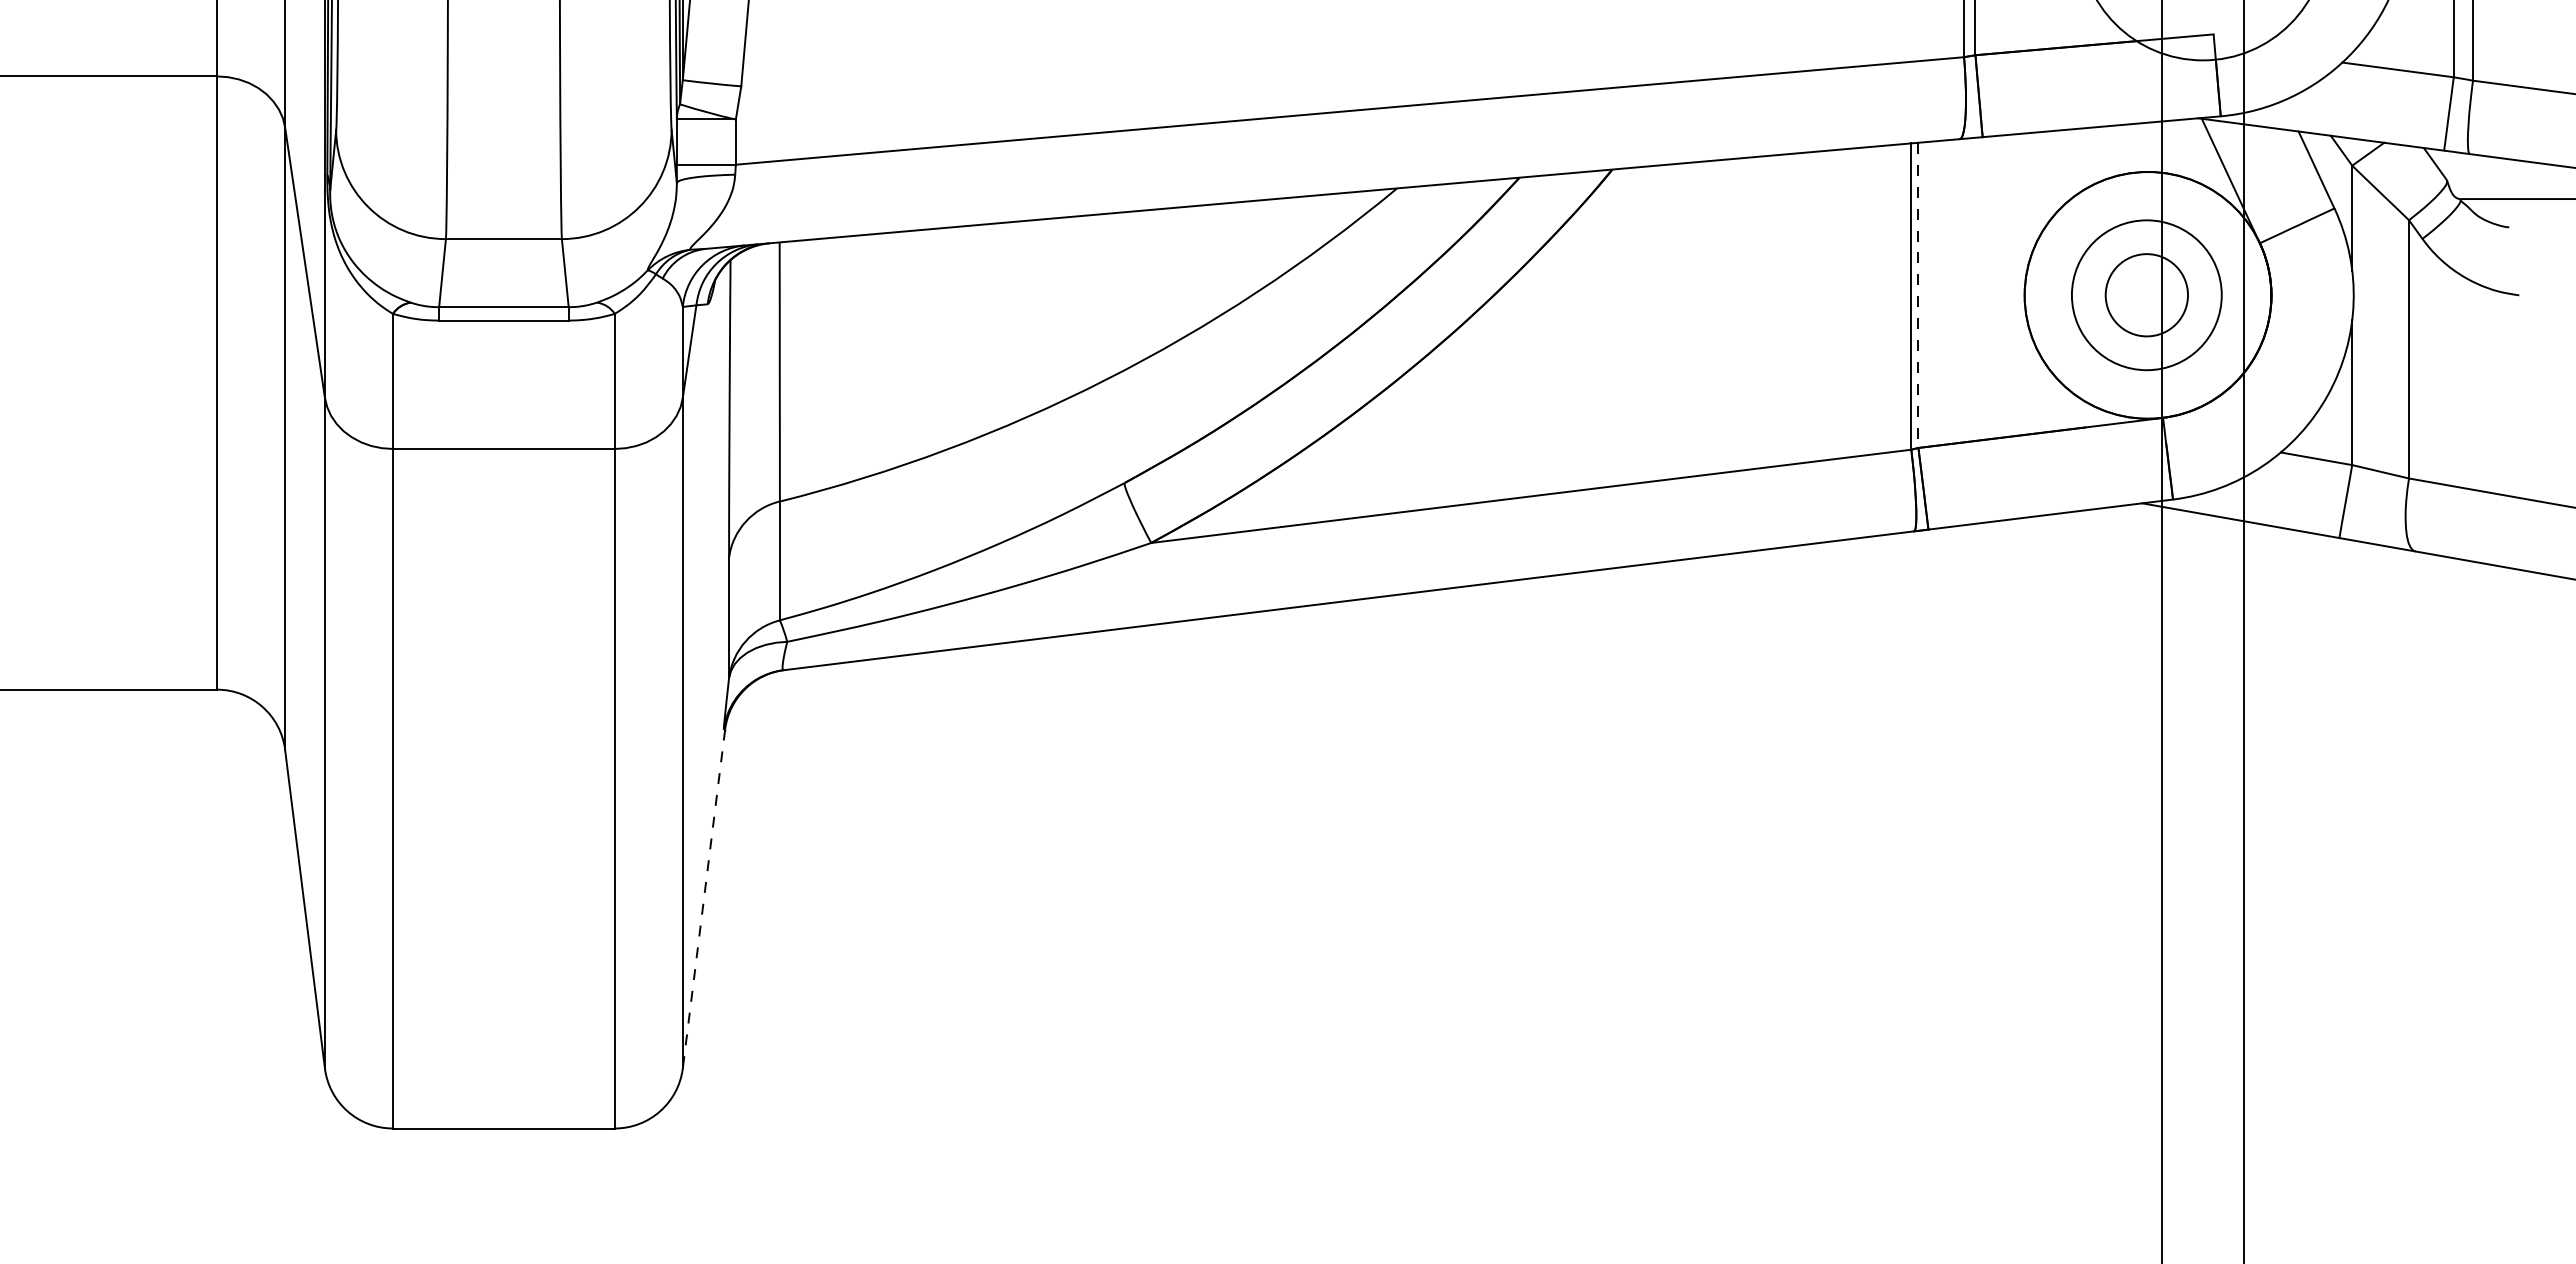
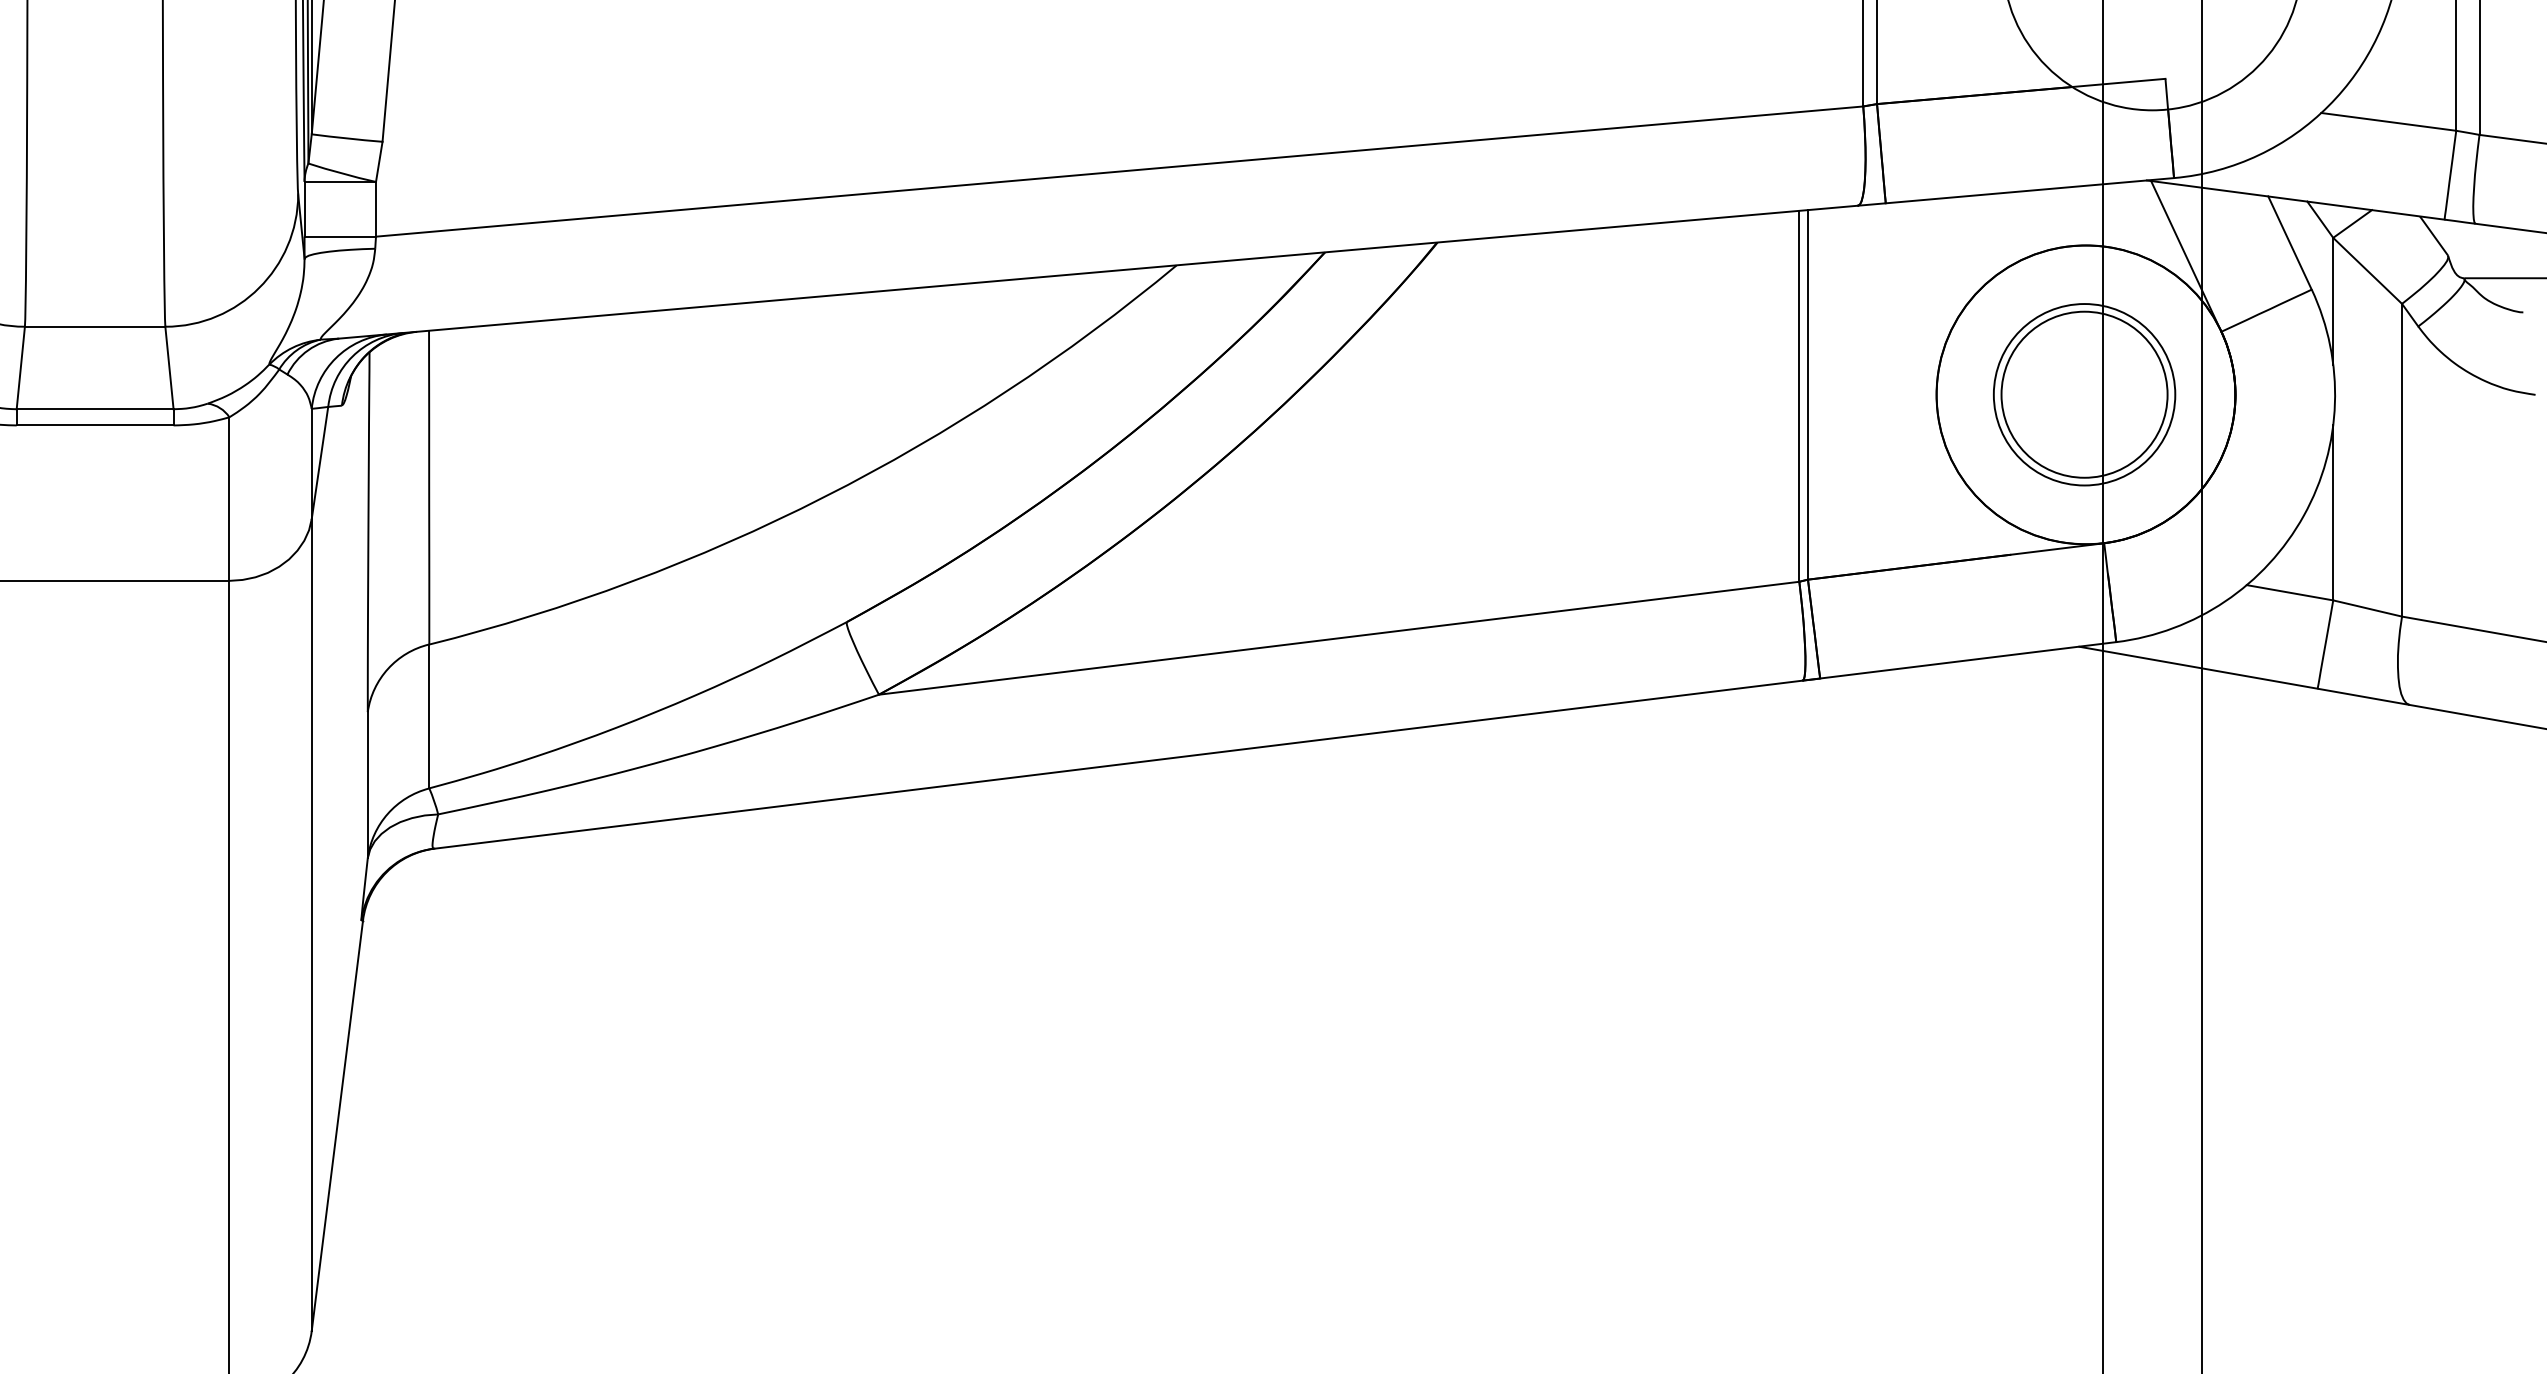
circle: (2146, 294) -> (2084, 393), size x1.67
line: (1918, 295) -> (1808, 395), dashed -> solid
line: (703, 899) -> (336, 1126), dashed -> solid

